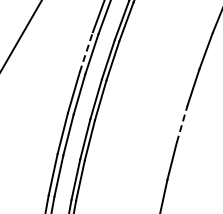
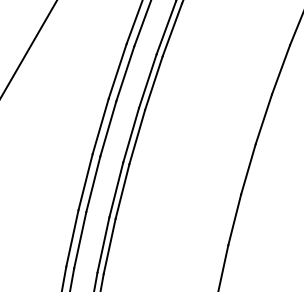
line: (86, 51) -> (117, 70), dashed -> solid
line: (182, 123) -> (248, 168), dashed -> solid

